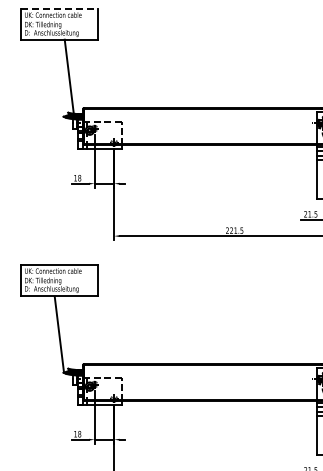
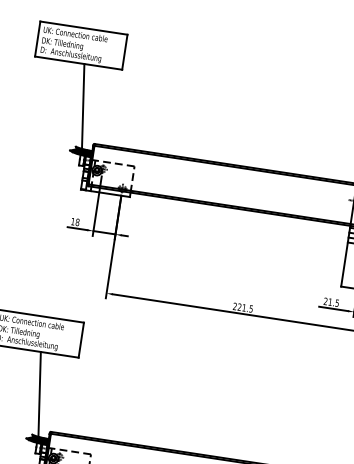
line: (59, 8) -> (83, 28), dashed -> solid
line: (58, 334) -> (38, 395), moved

